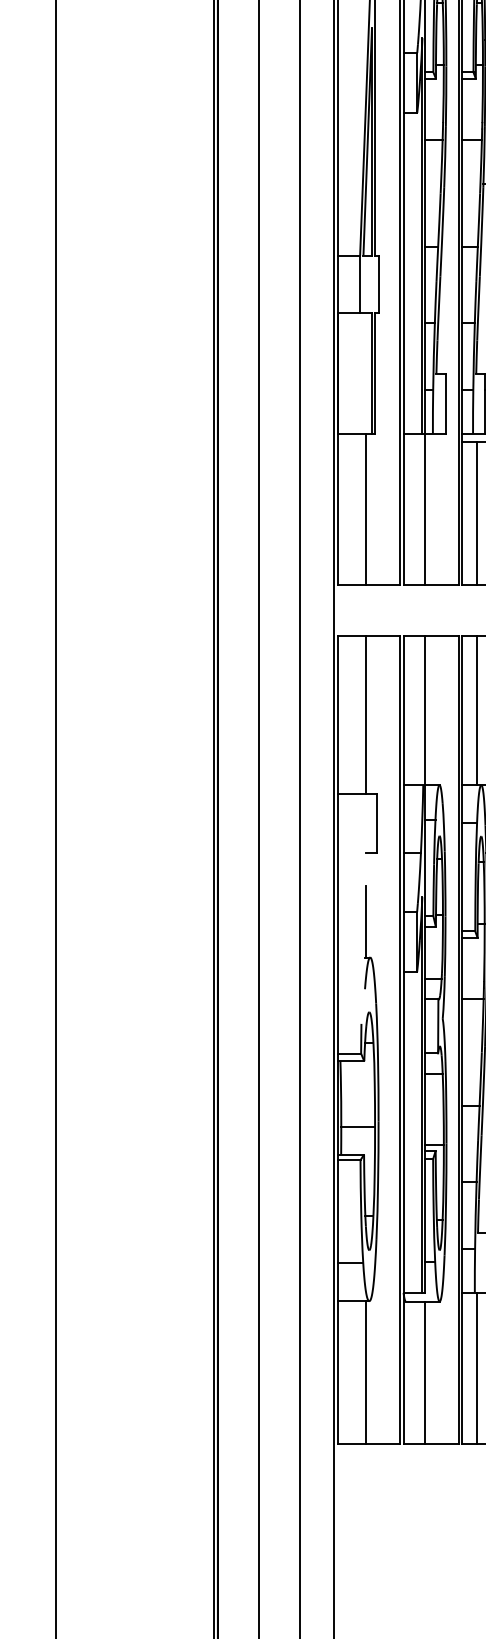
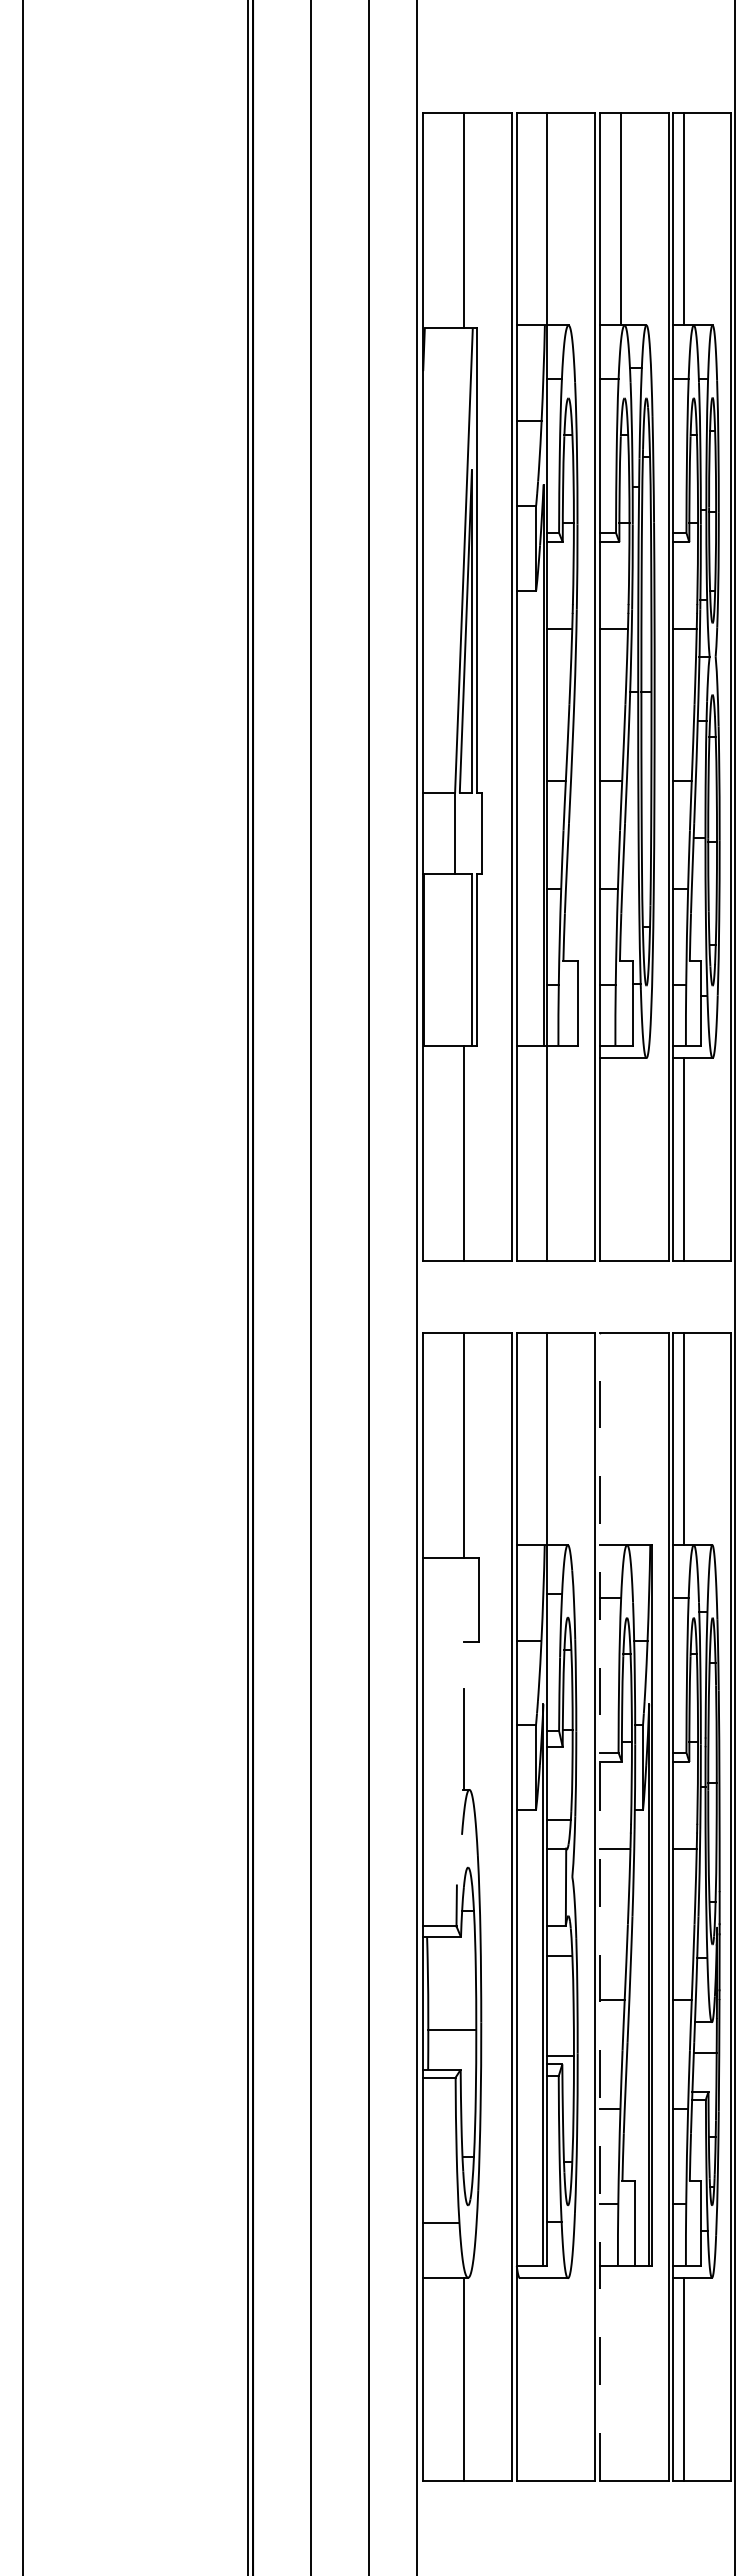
line: (476, 513) -> (620, 1159), removed
line: (476, 710) -> (620, 1438), removed
line: (461, 1039) -> (599, 1906), solid -> dashed
line: (476, 1367) -> (620, 2372), removed
line: (425, 1372) -> (547, 2379), removed

